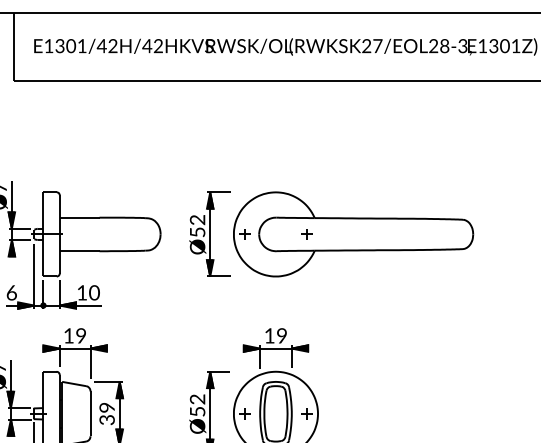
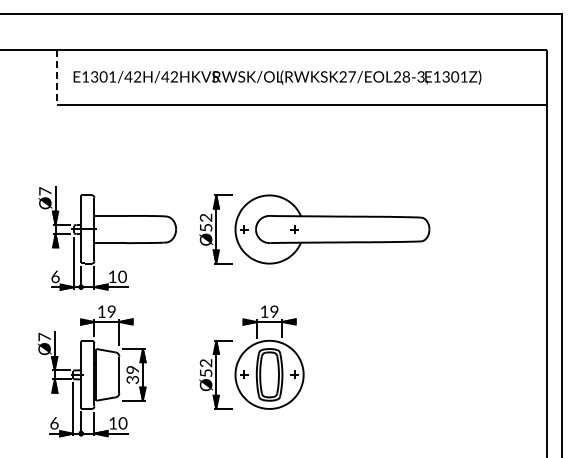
line: (14, 46) -> (57, 77), solid -> dashed

